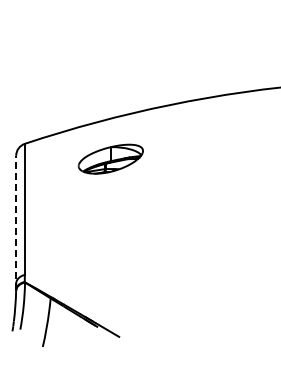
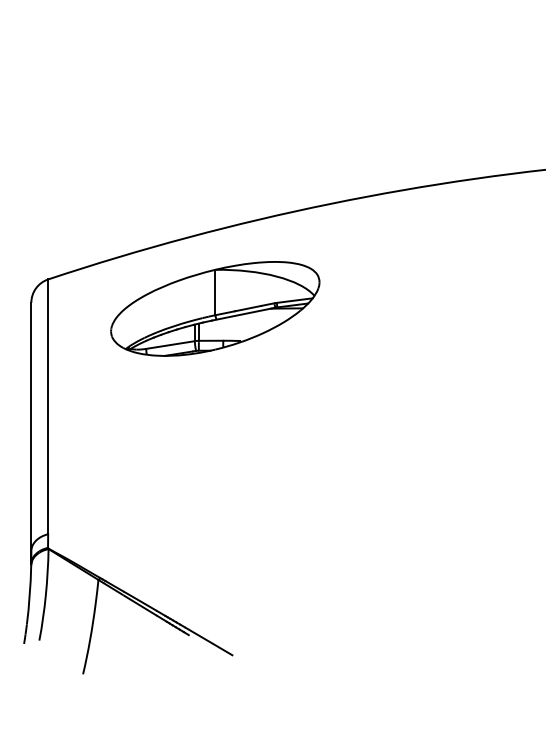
part: (110, 159) -> (214, 309), size x1.67
line: (16, 222) -> (31, 432), dashed -> solid

